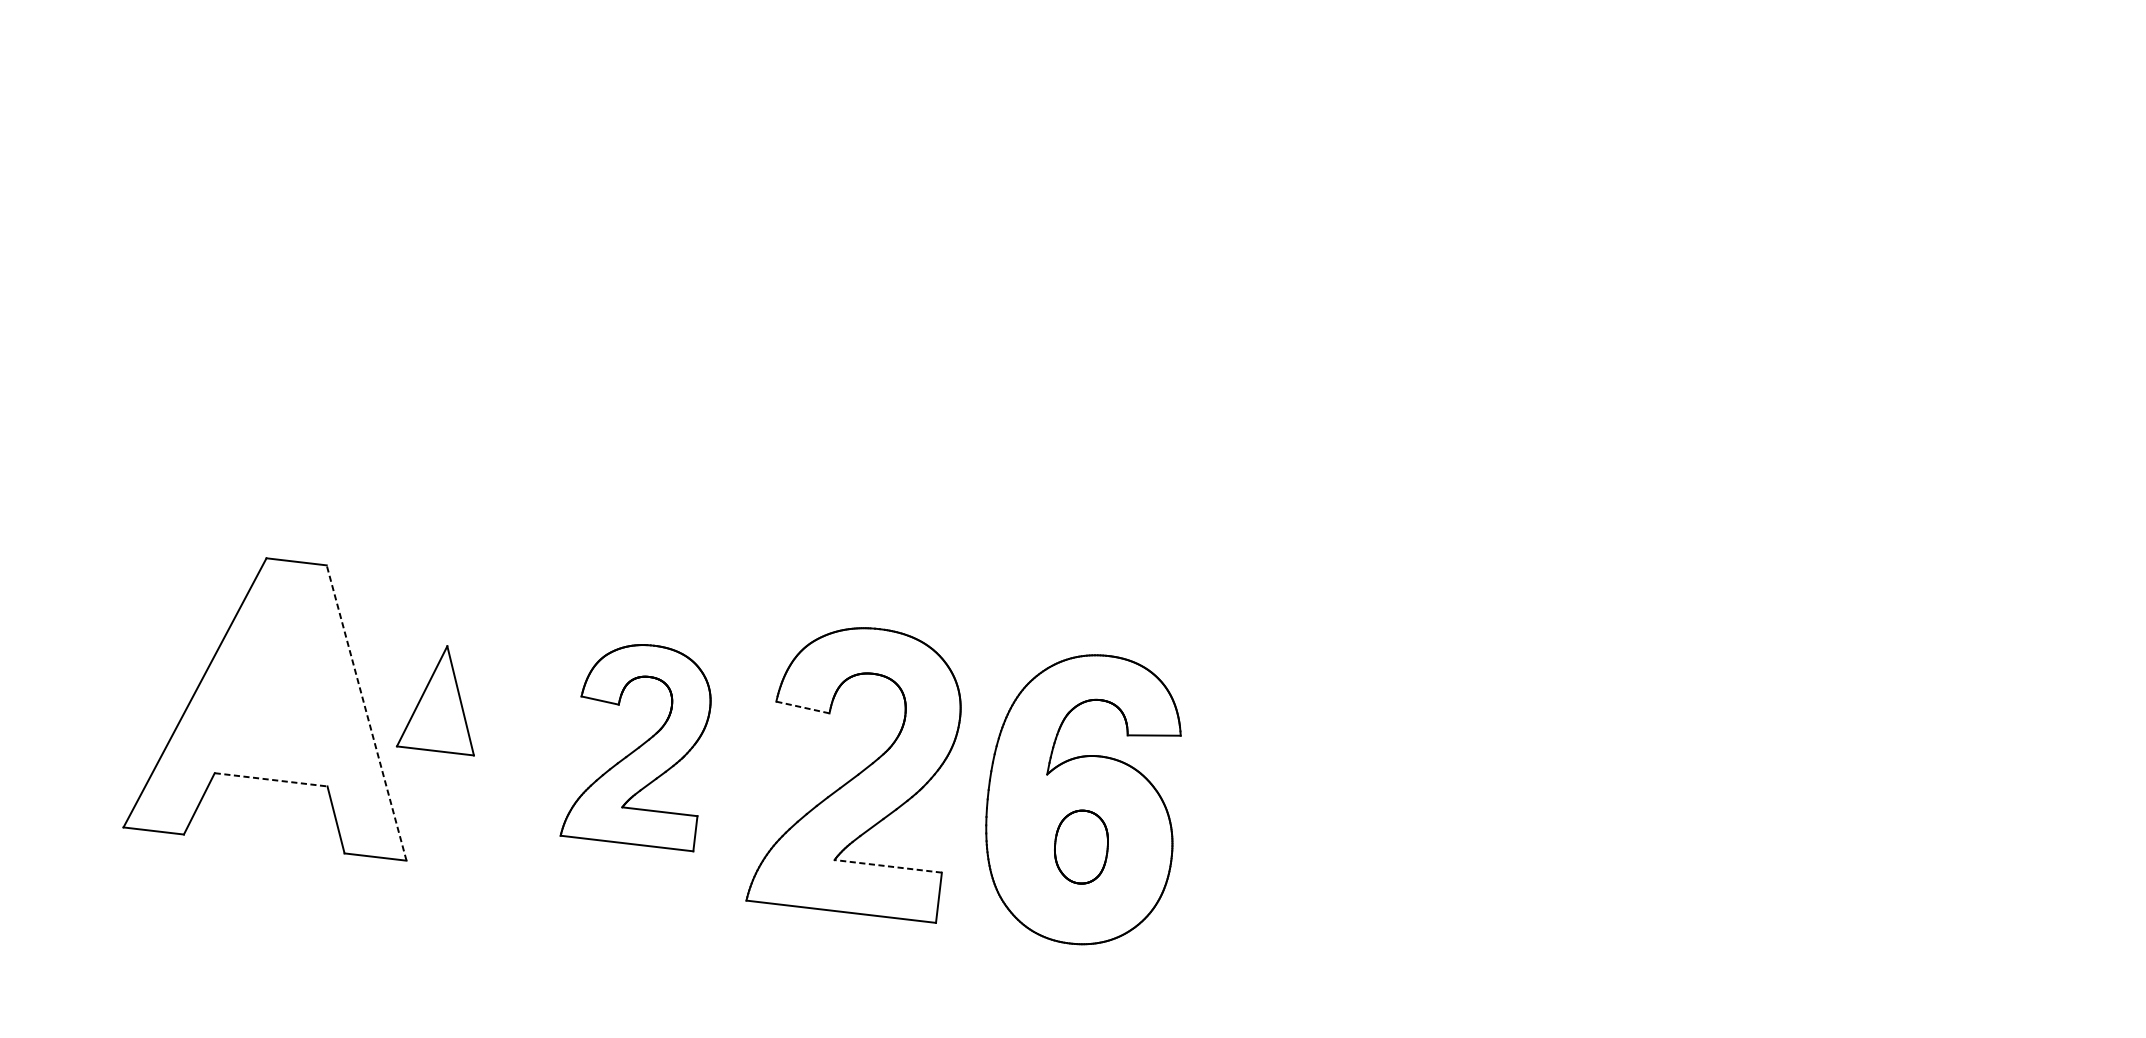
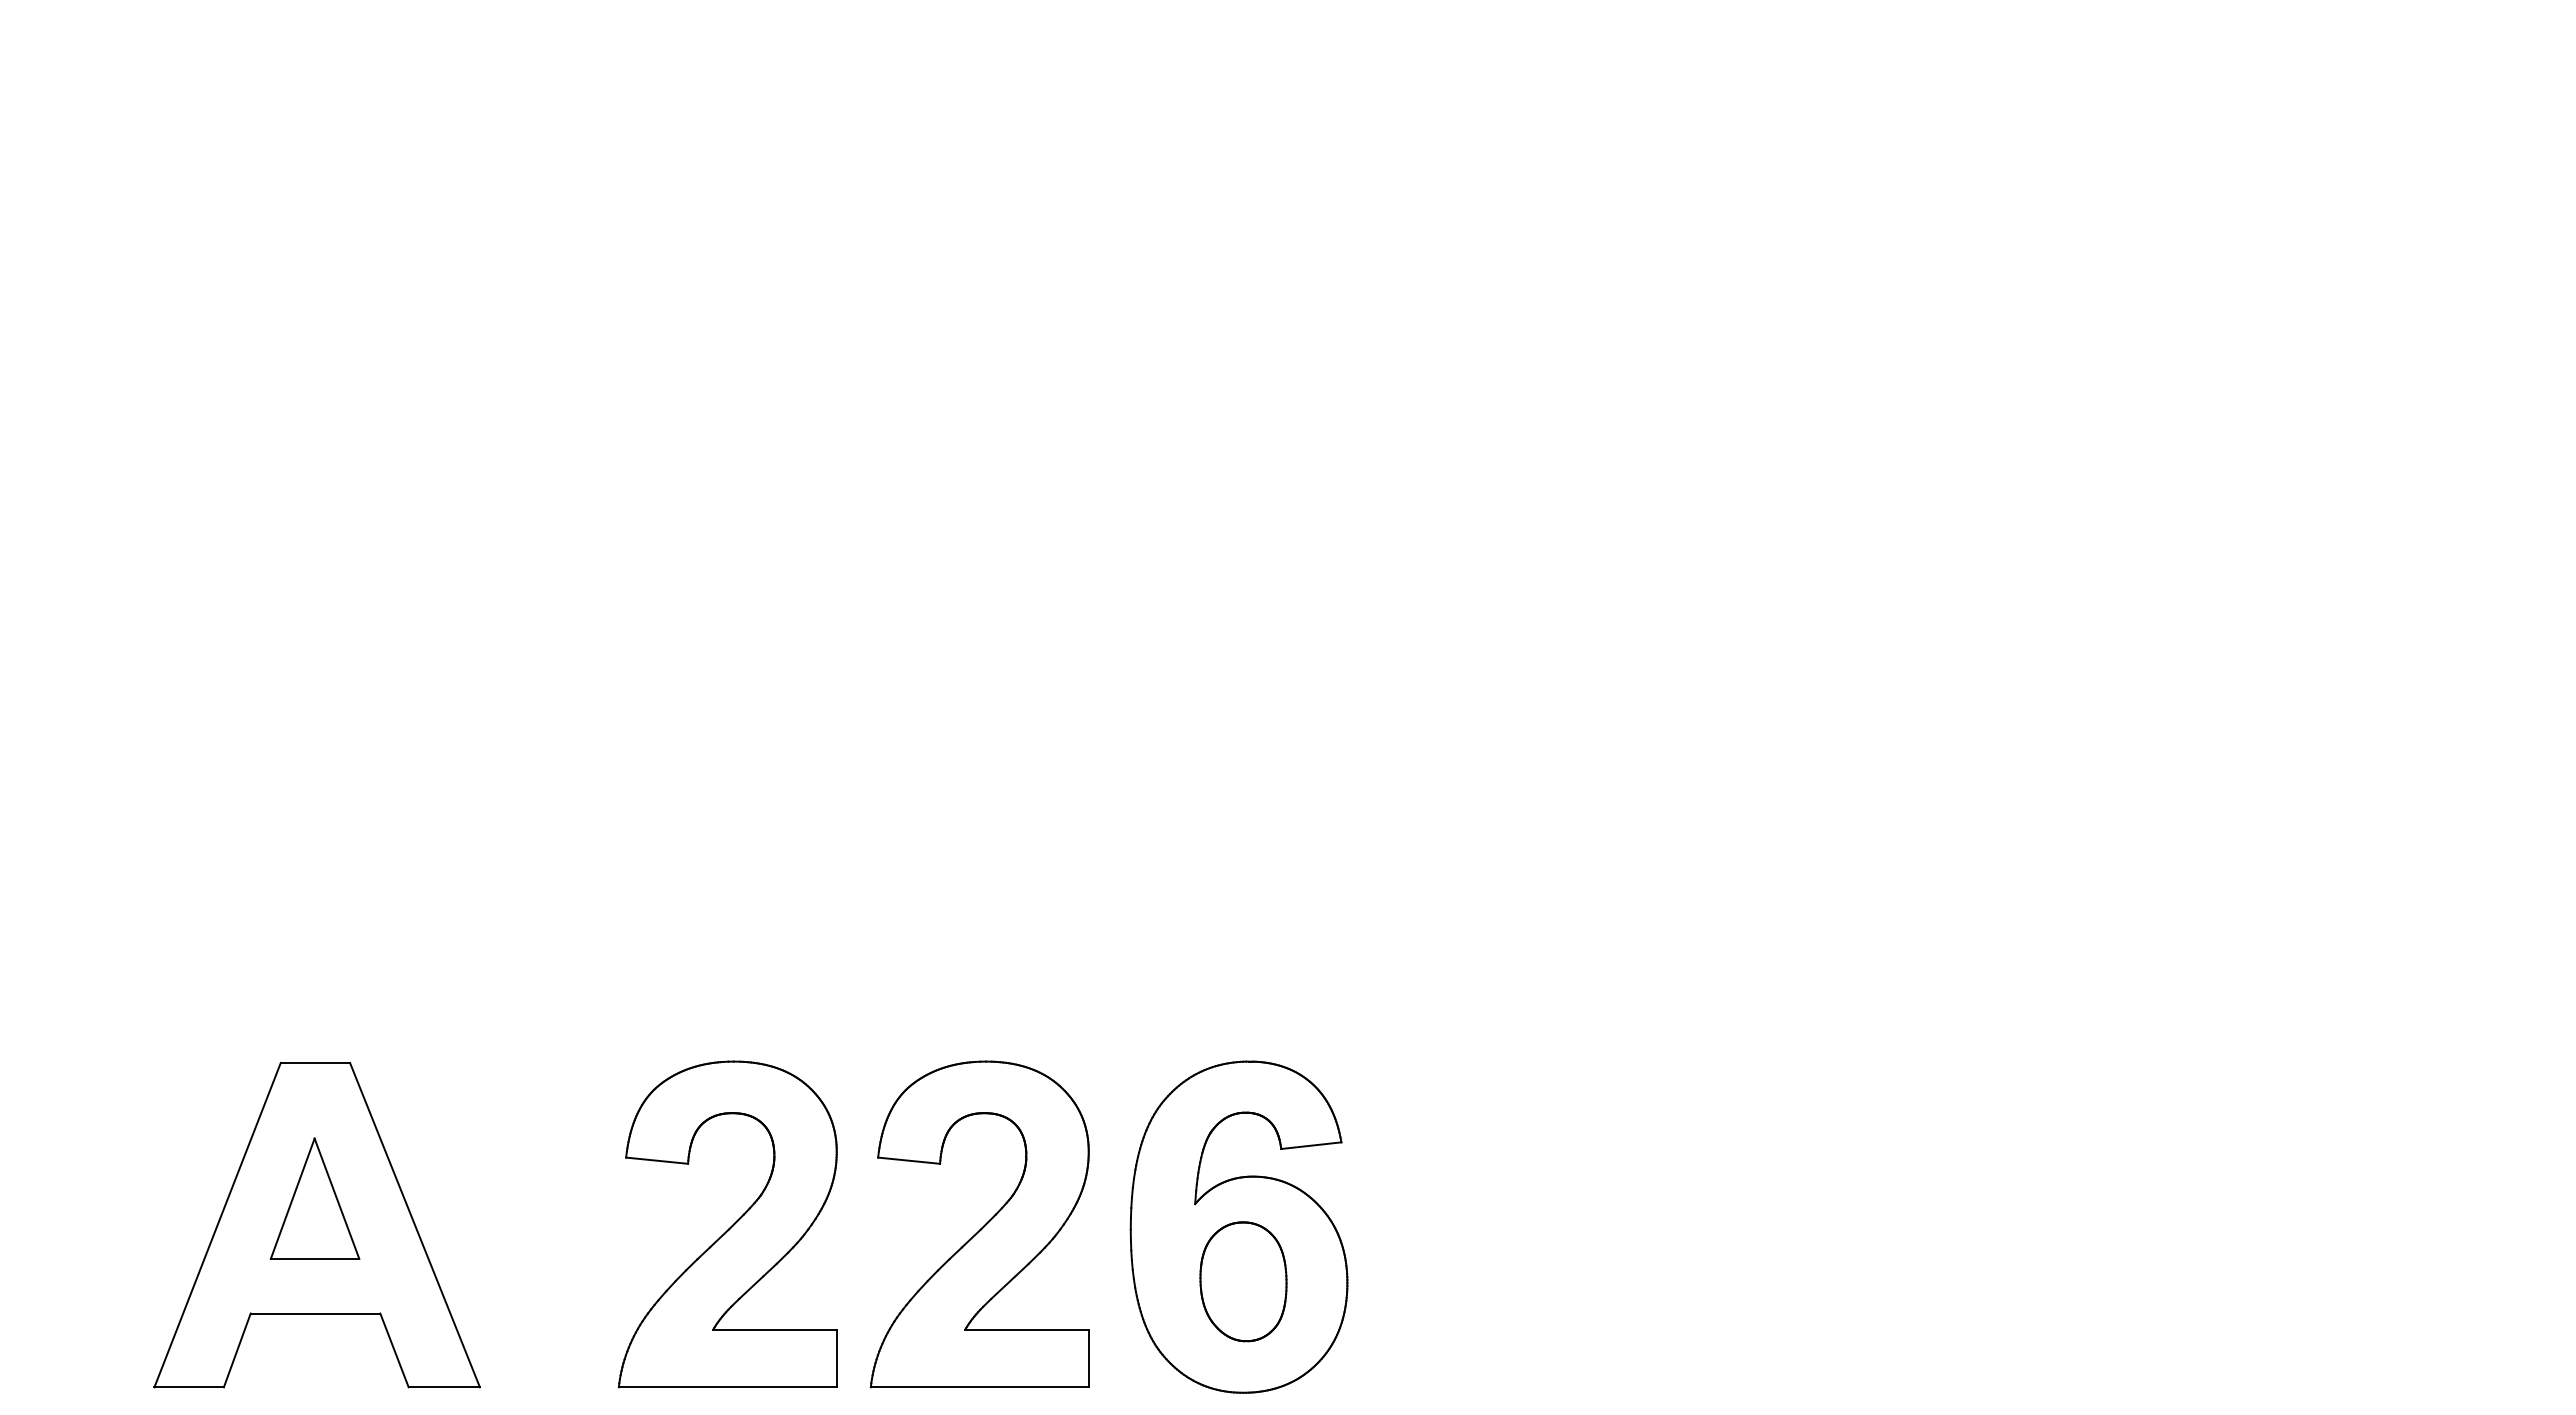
part: (441, 698) -> (314, 1198), moved
line: (803, 707) -> (909, 1160), dashed -> solid
line: (366, 713) -> (414, 1225), dashed -> solid
part: (638, 744) -> (727, 1224), size x1.43
line: (271, 779) -> (315, 1313), dashed -> solid
part: (1081, 846) -> (1243, 1281), size x1.43
line: (888, 866) -> (1027, 1329), dashed -> solid

